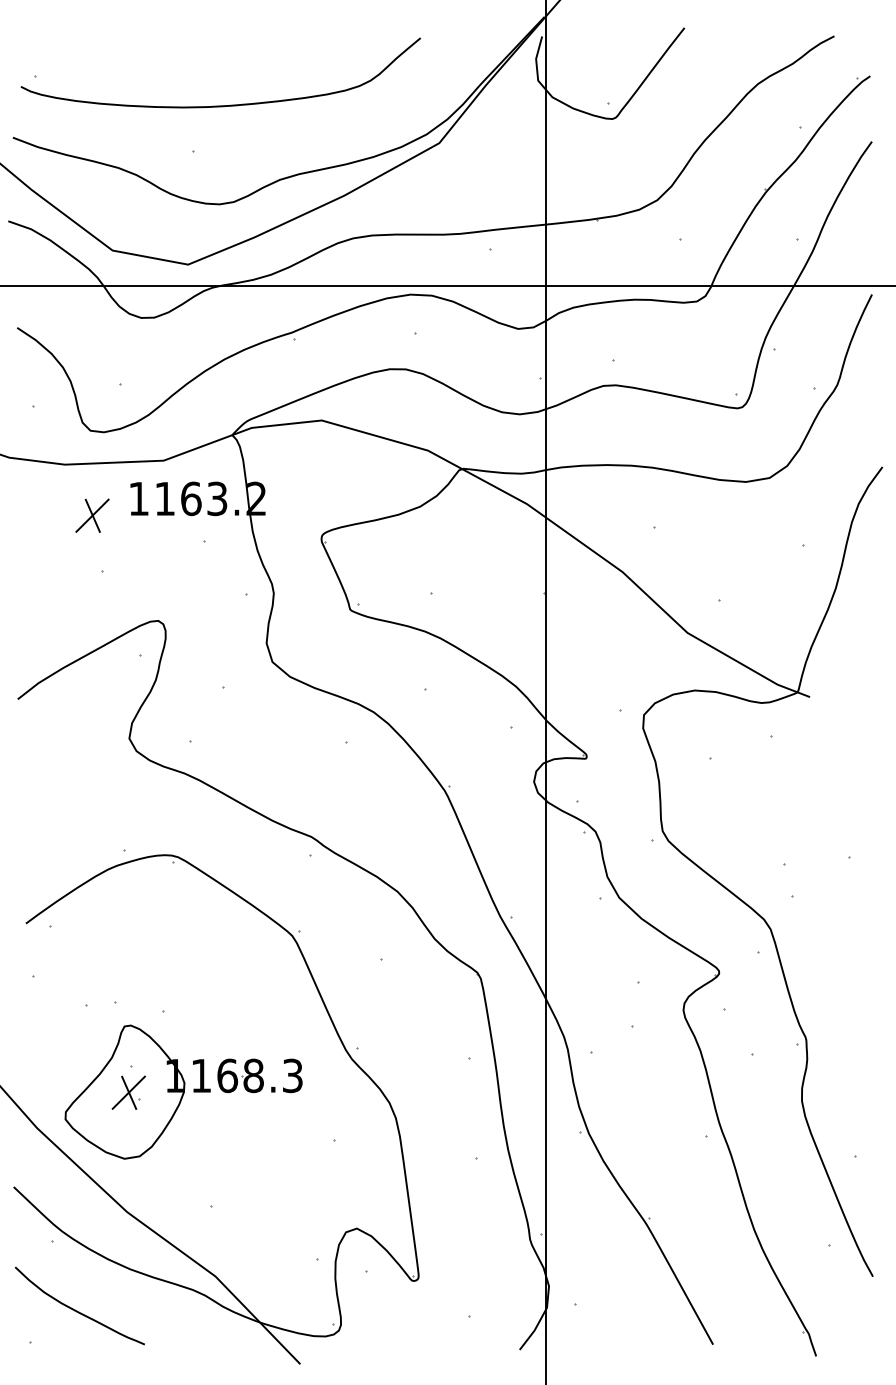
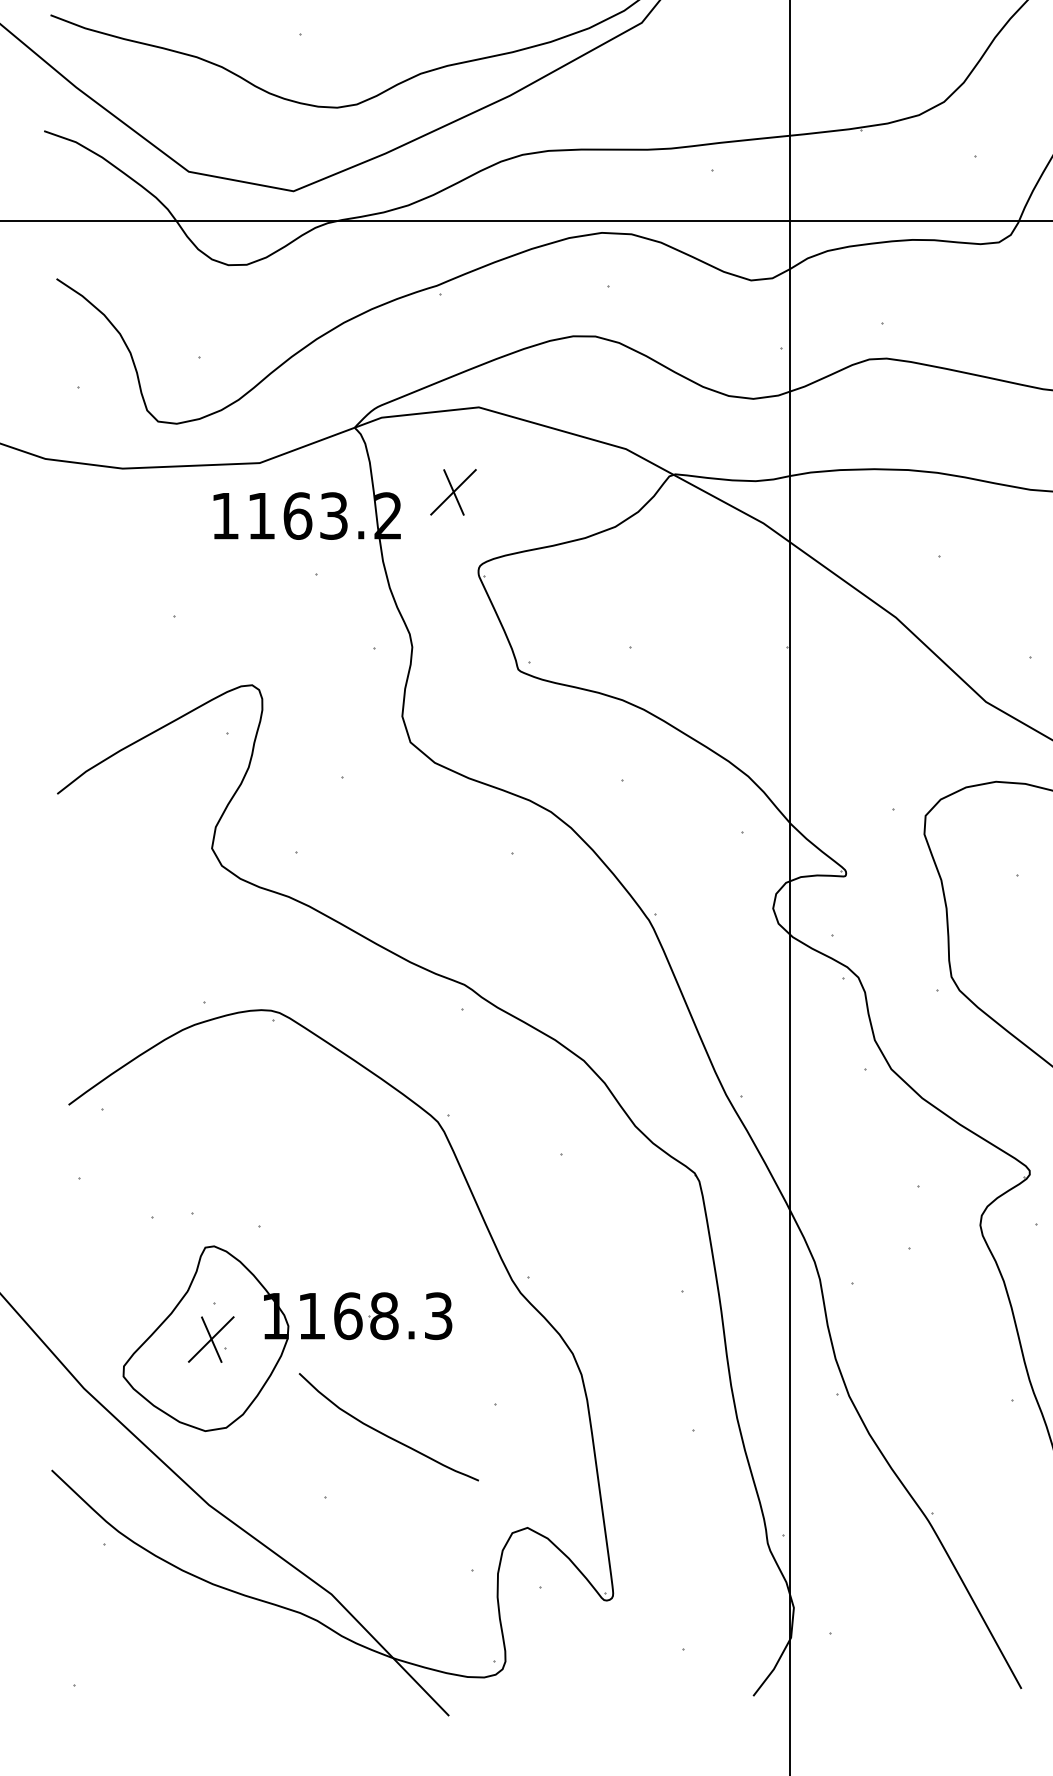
part: (92, 515) -> (453, 491), moved
curve: (77, 1310) -> (385, 1433), moved

